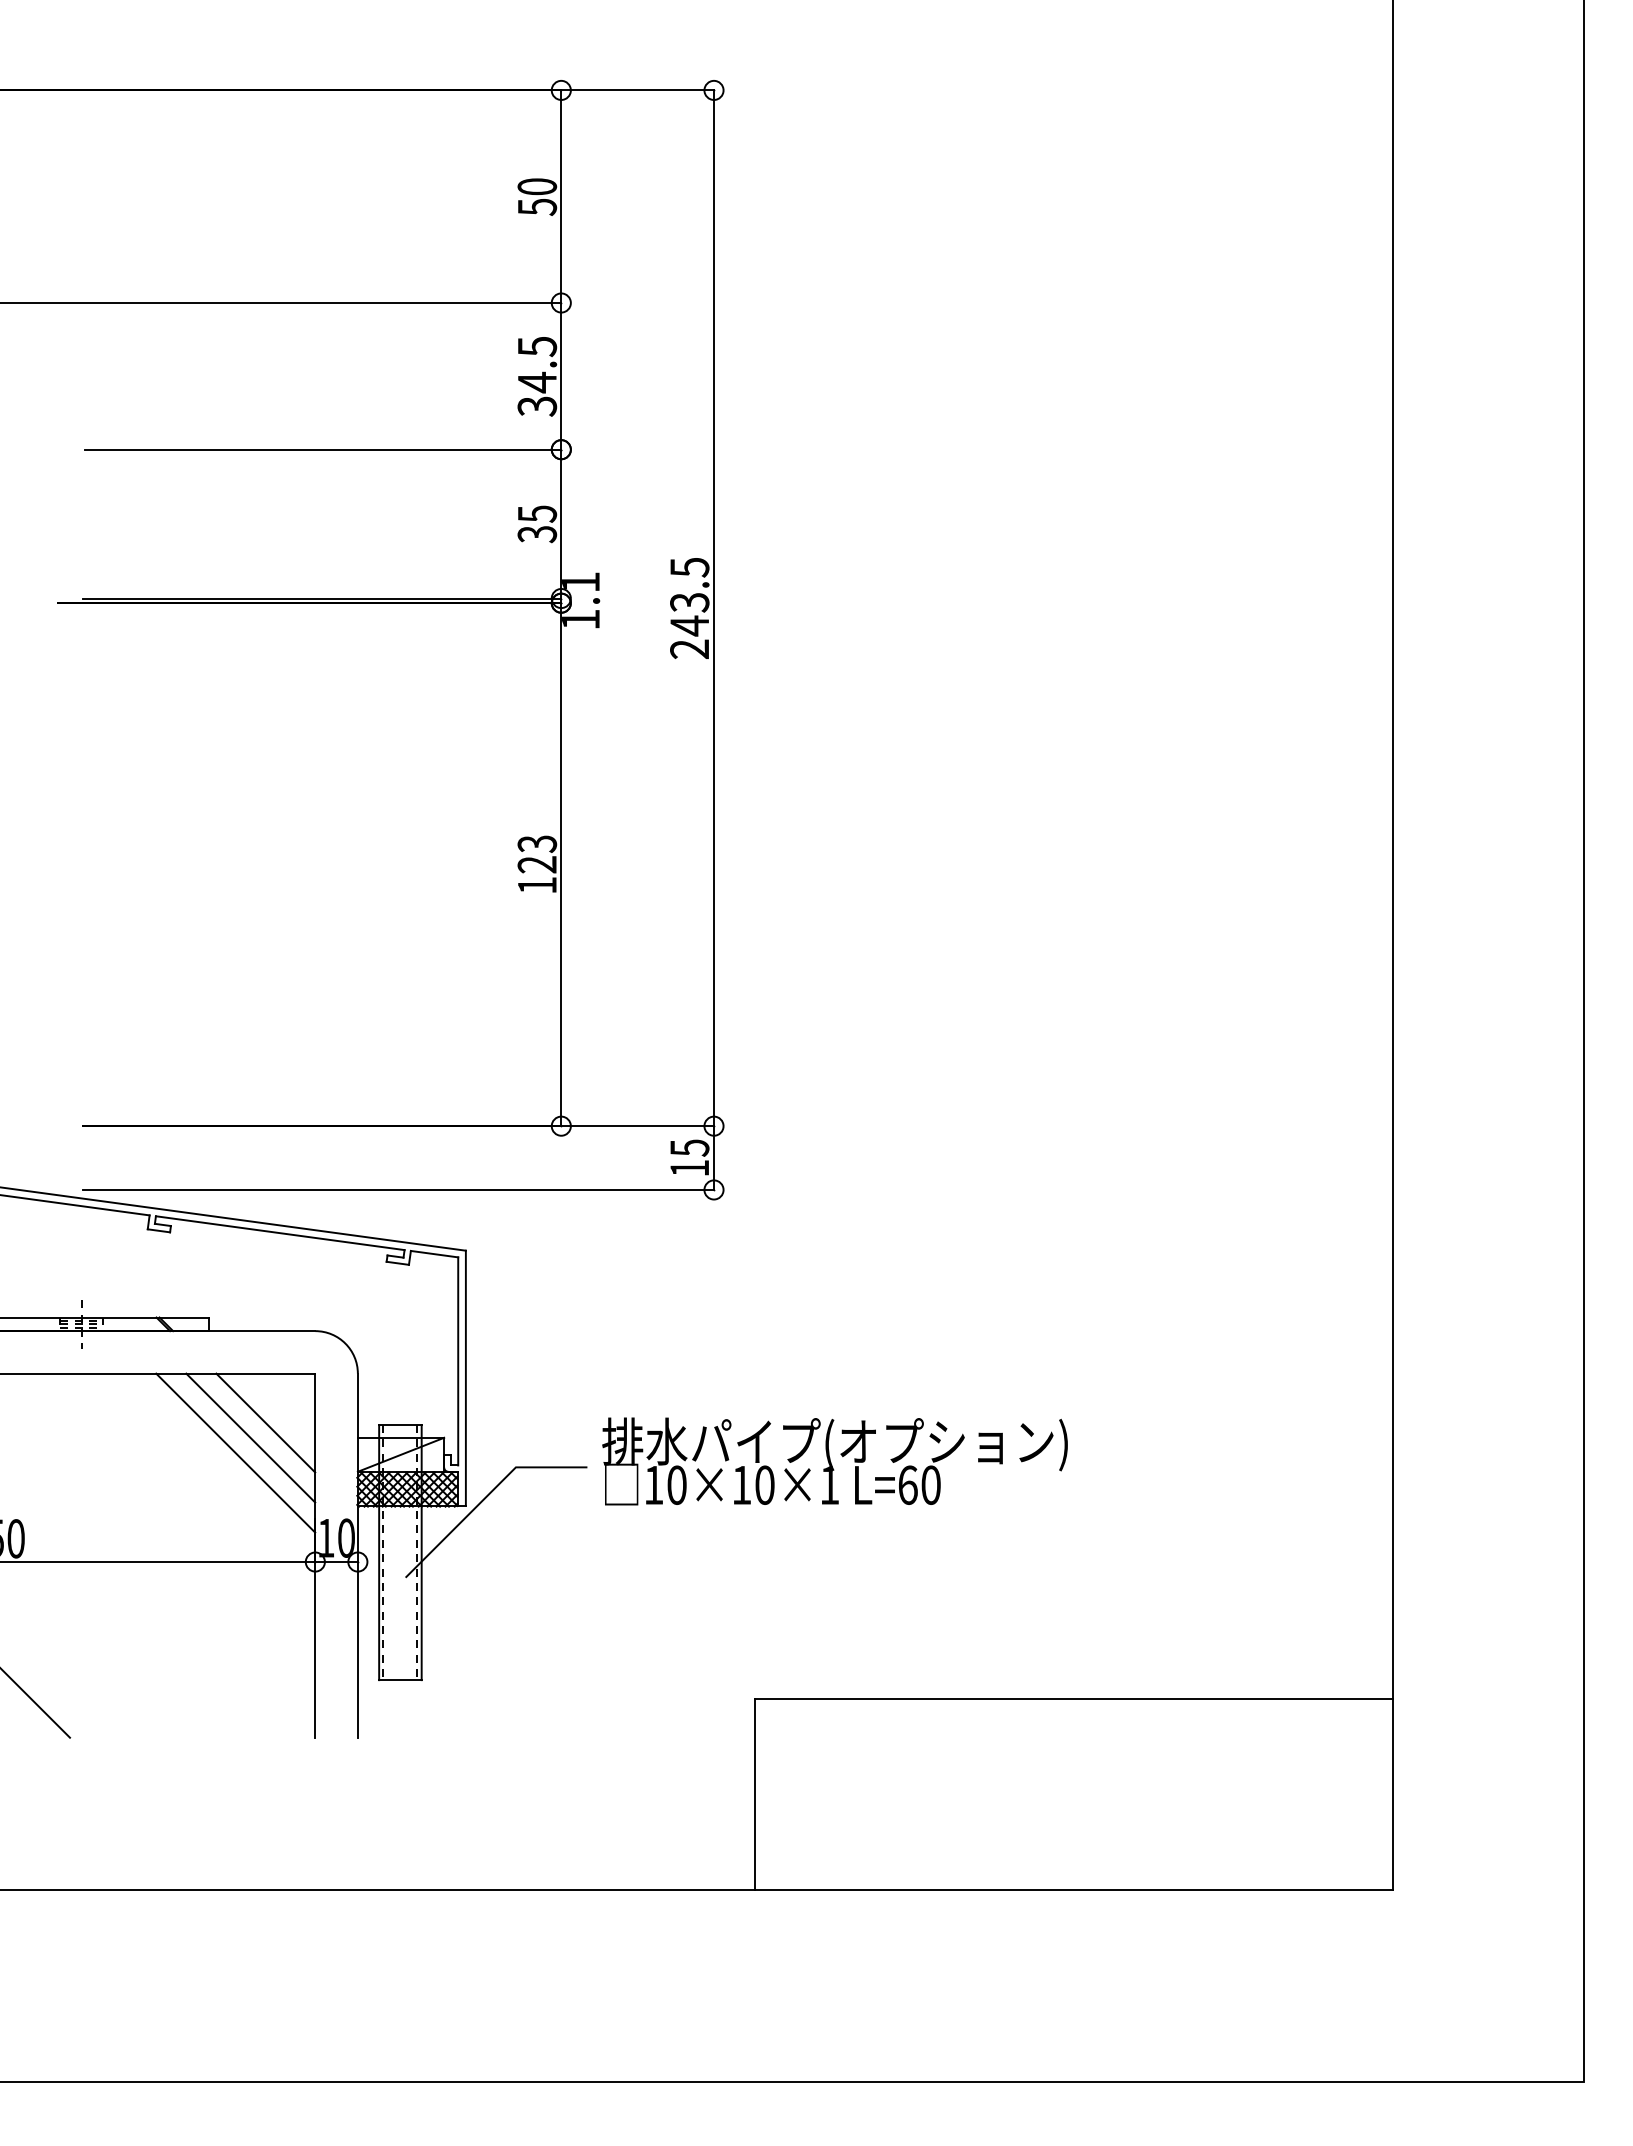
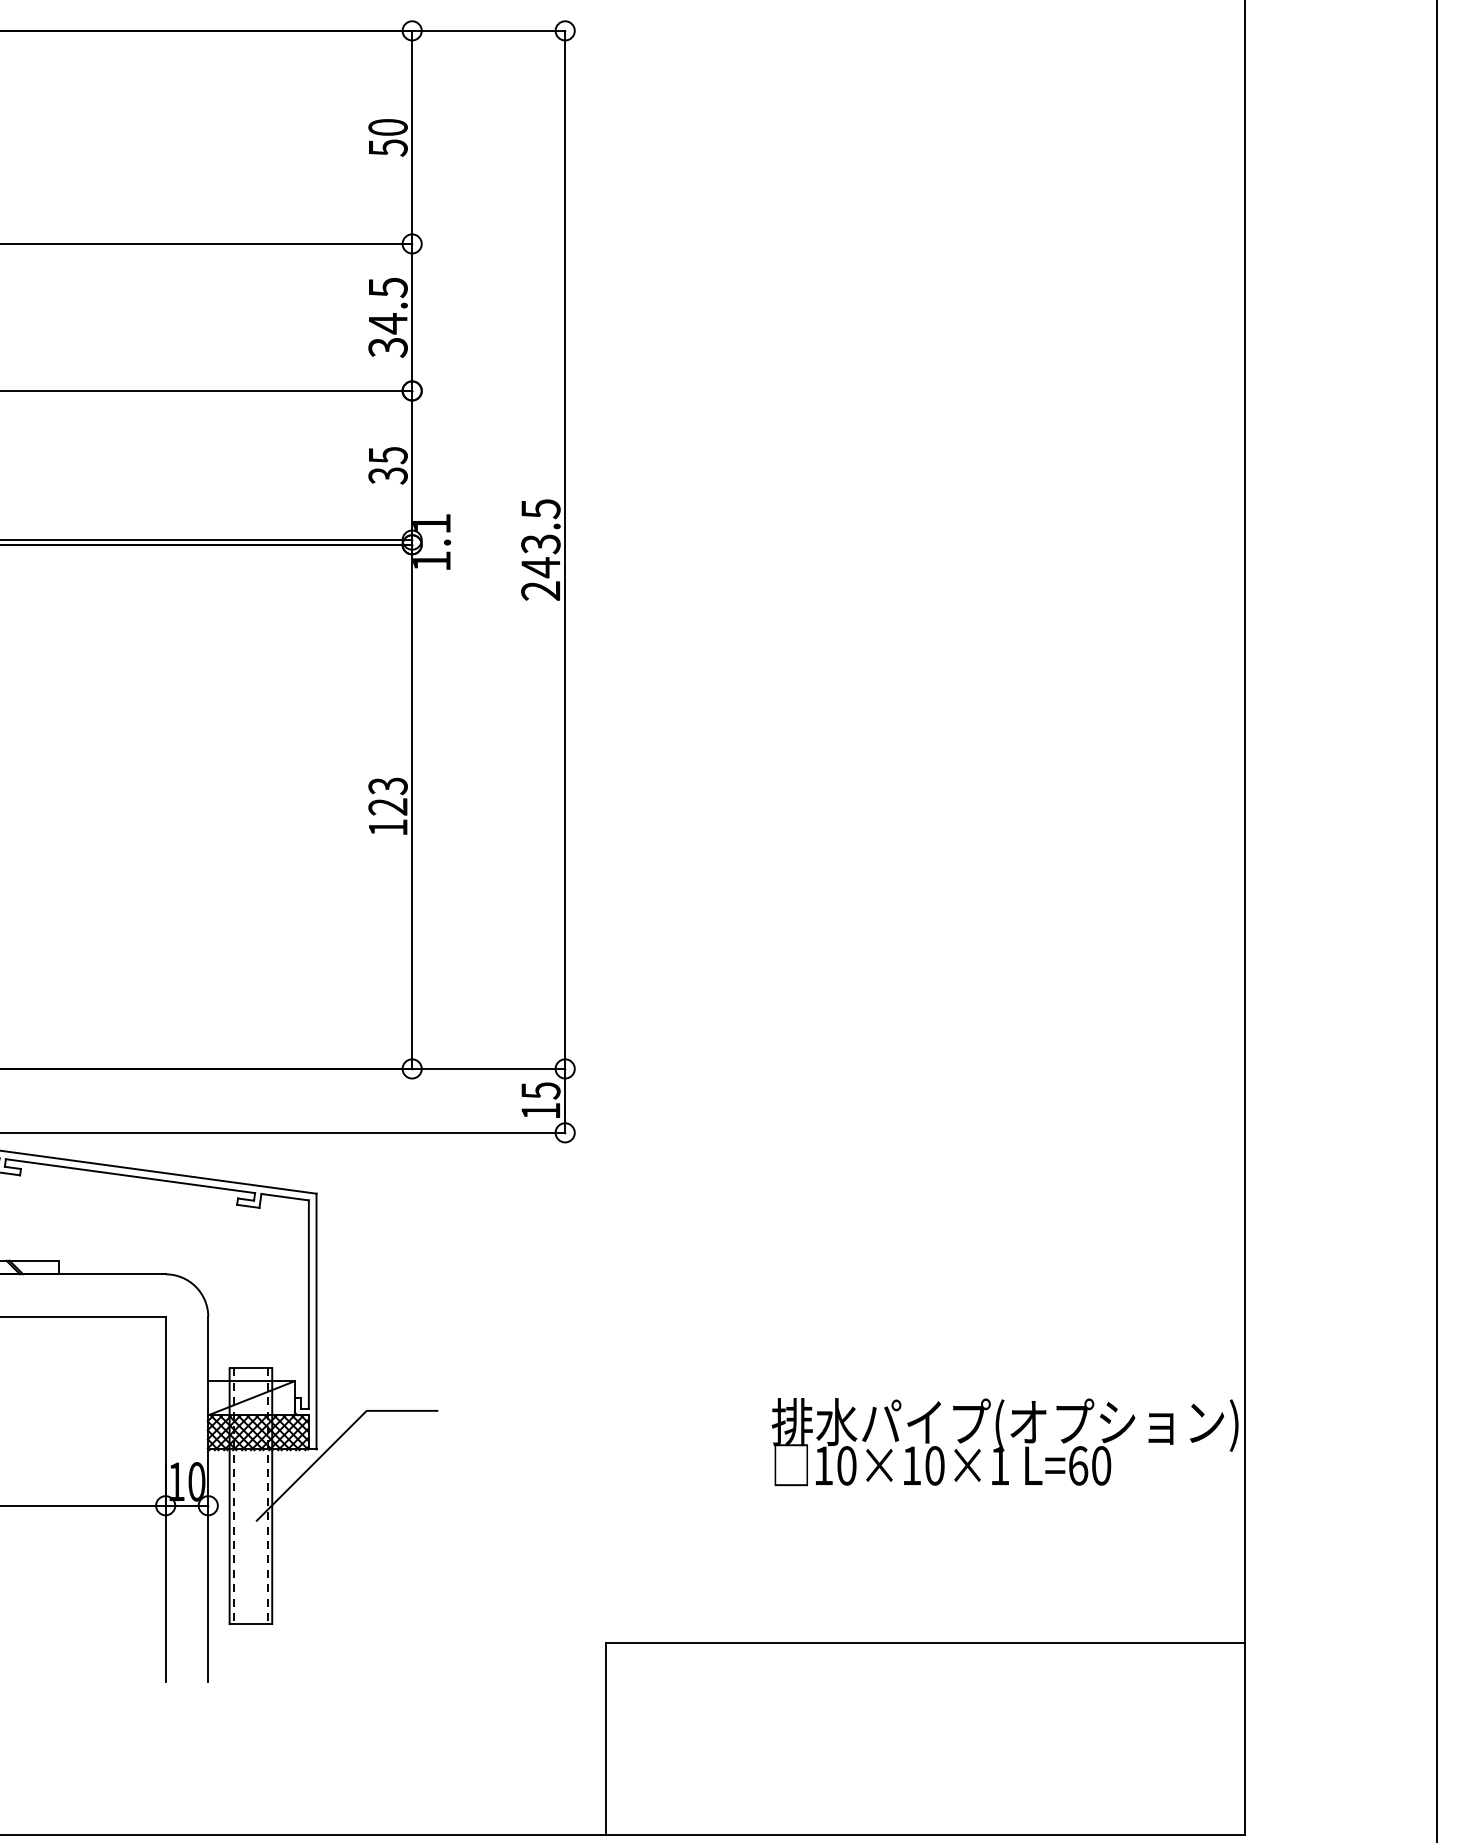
line: (265, 1422) -> (115, 1365), removed
line: (250, 1437) -> (100, 1380), removed
line: (235, 1452) -> (85, 1395), removed
text: (834, 1461) -> (1004, 1442), moved

